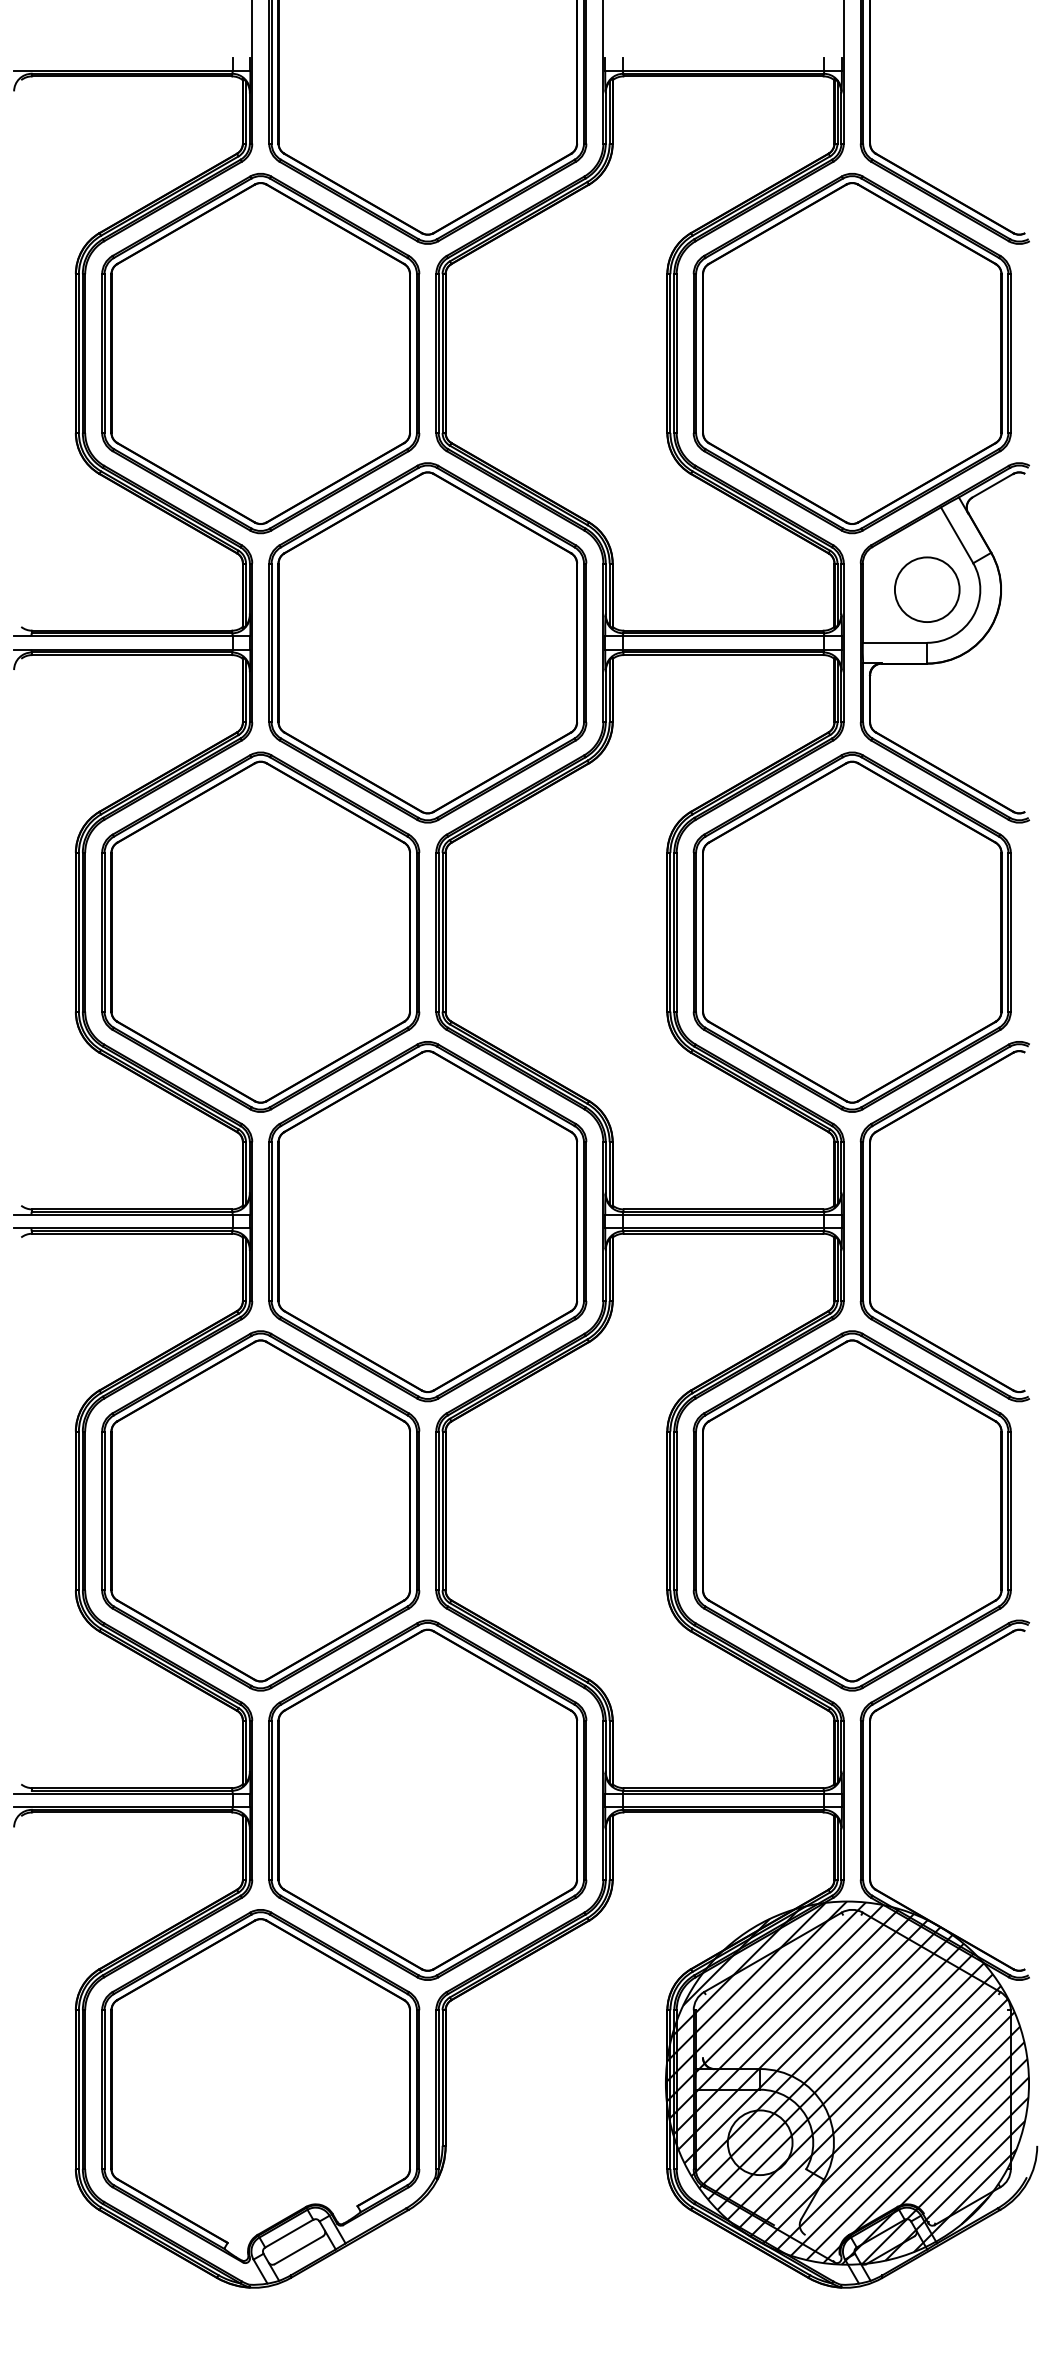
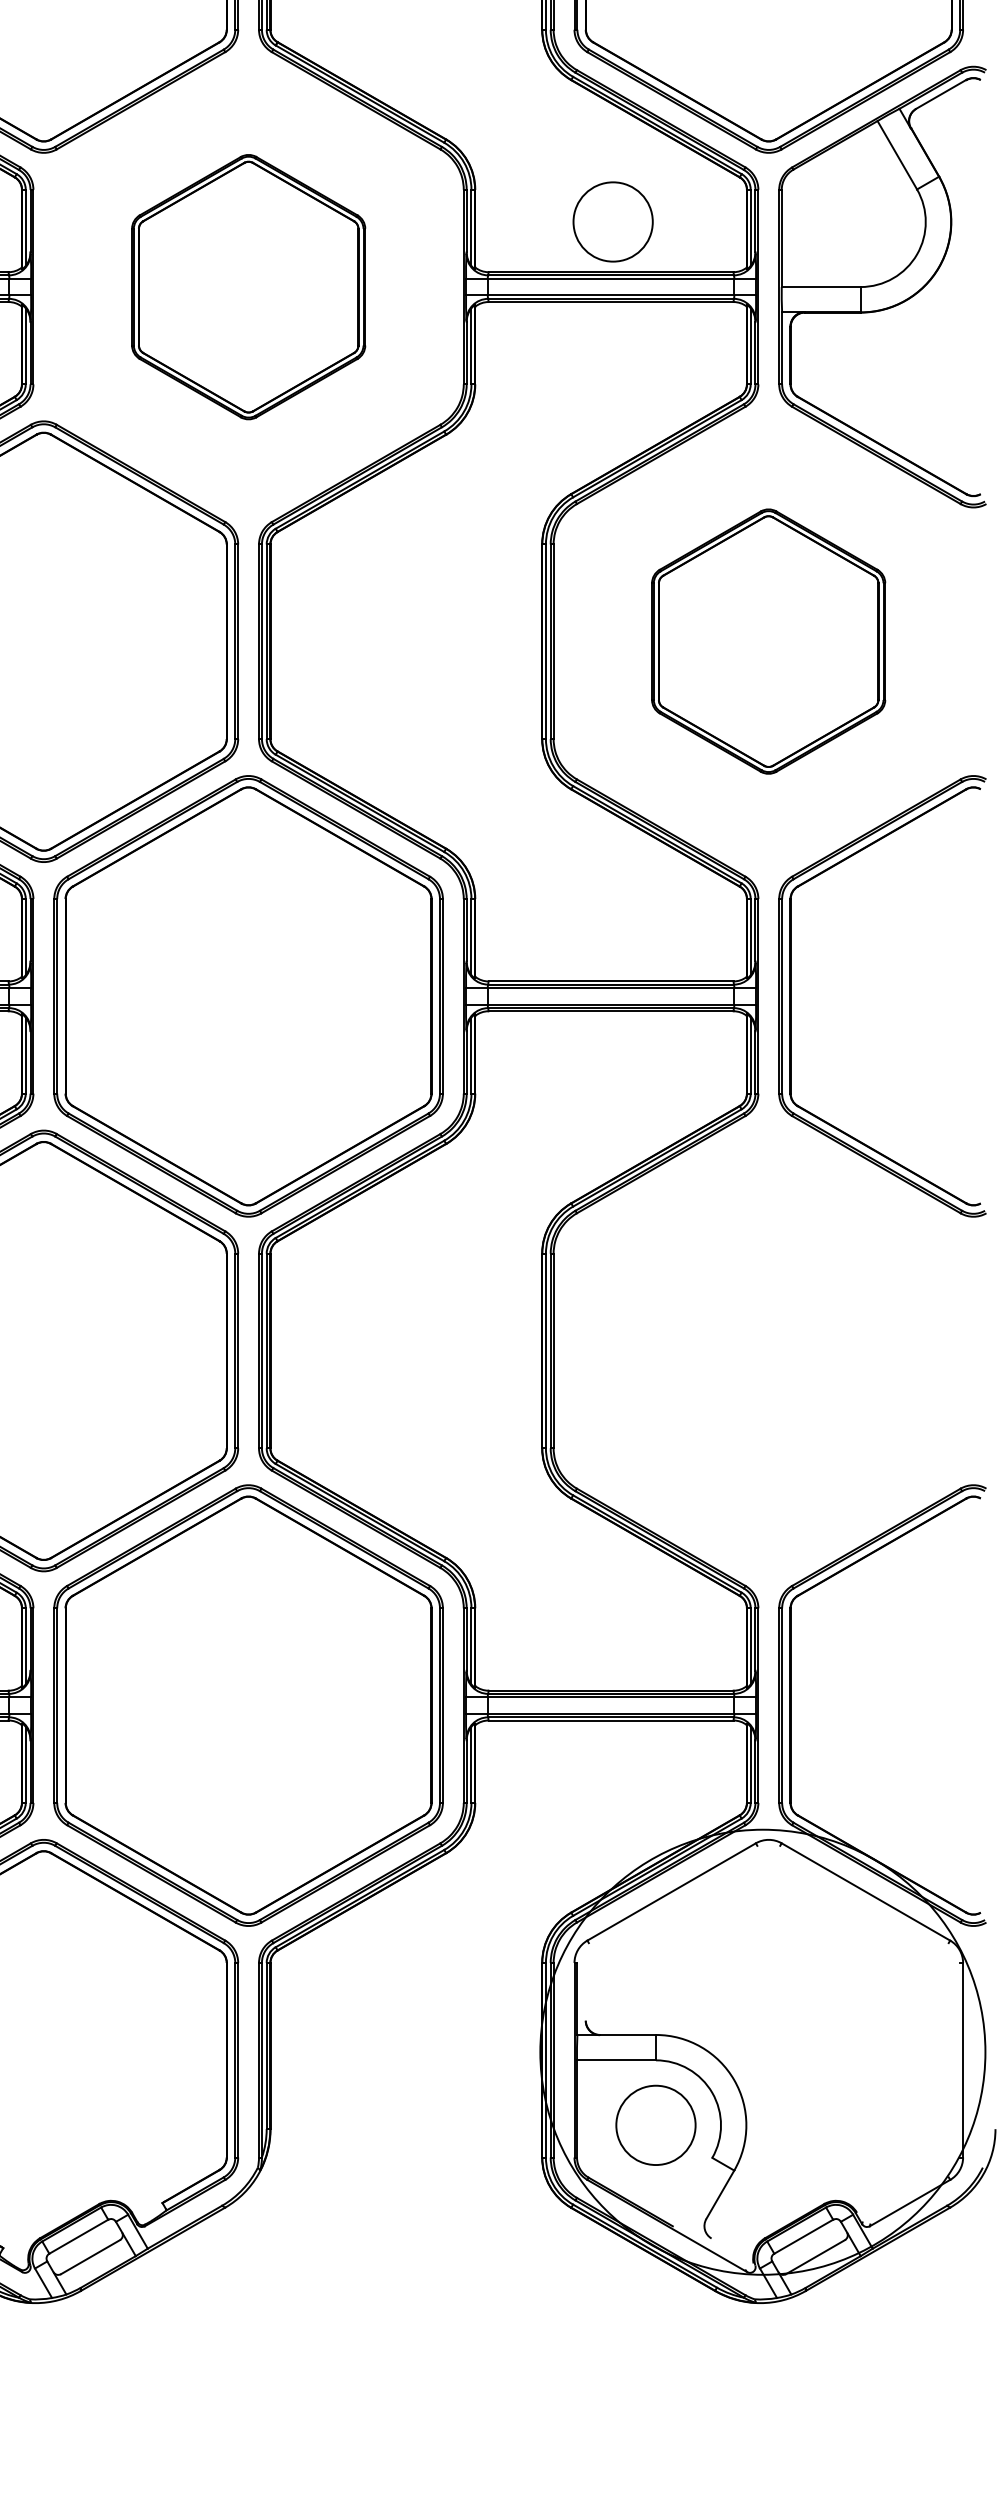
circle: (927, 589) -> (613, 221), moved
part: (427, 642) -> (248, 286), size x0.6
part: (851, 931) -> (767, 640), size x0.6
part: (851, 1510) -> (767, 1350), removed
hatch: (846, 2082) -> (761, 2051), removed

